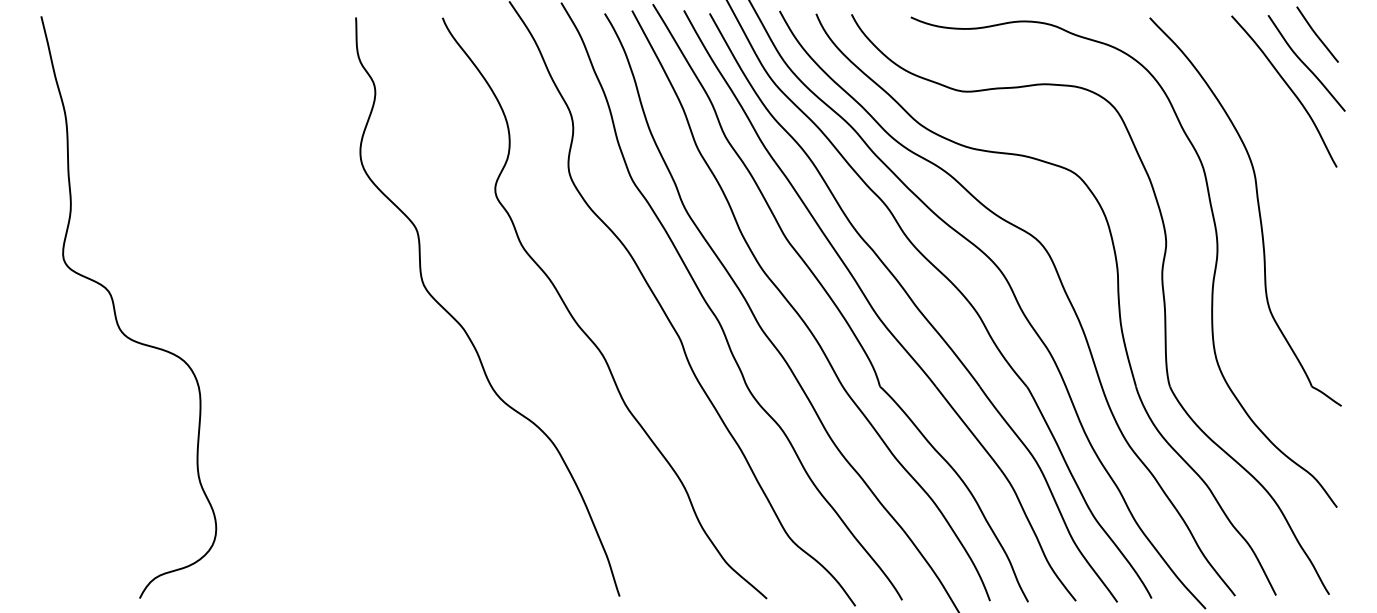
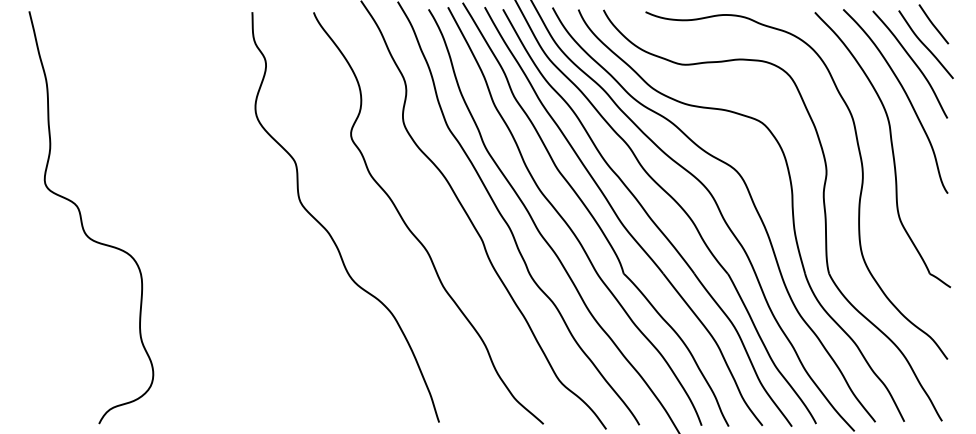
curve: (1278, 135) -> (906, 95), added

